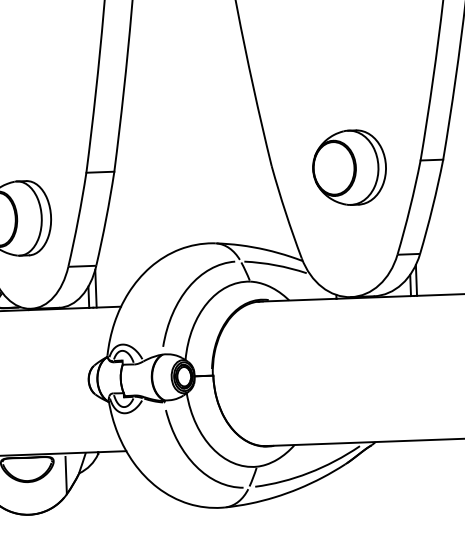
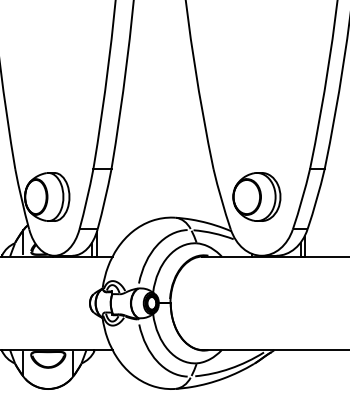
part: (348, 167) -> (256, 196), moved

